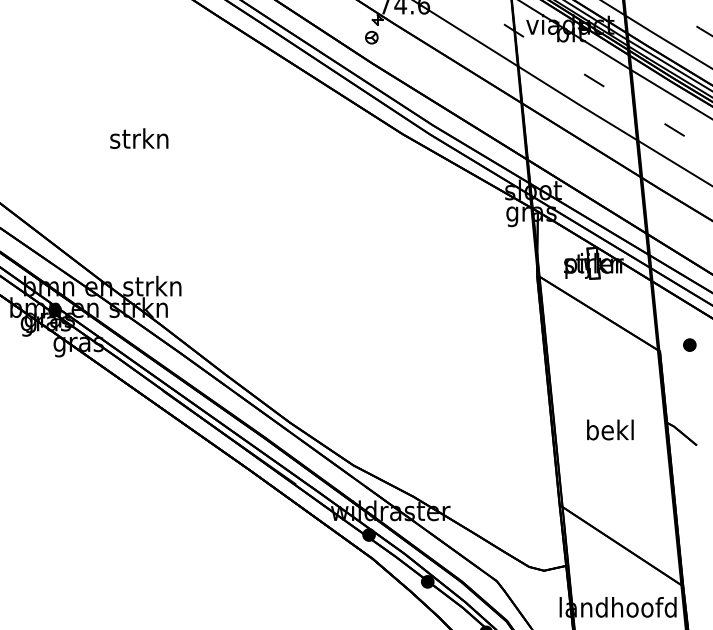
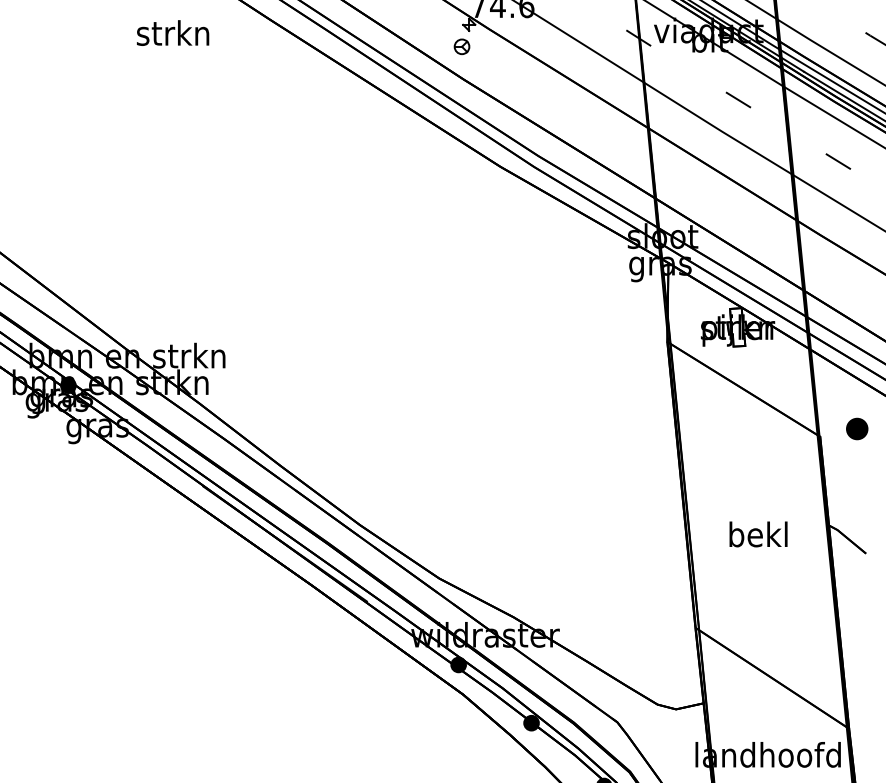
text: (139, 138) -> (173, 32), moved
part: (689, 344) -> (856, 428), size x1.4

